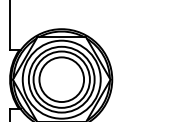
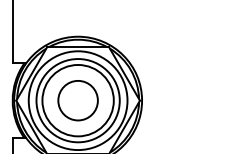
circle: (61, 79) -> (77, 100), size x0.7

